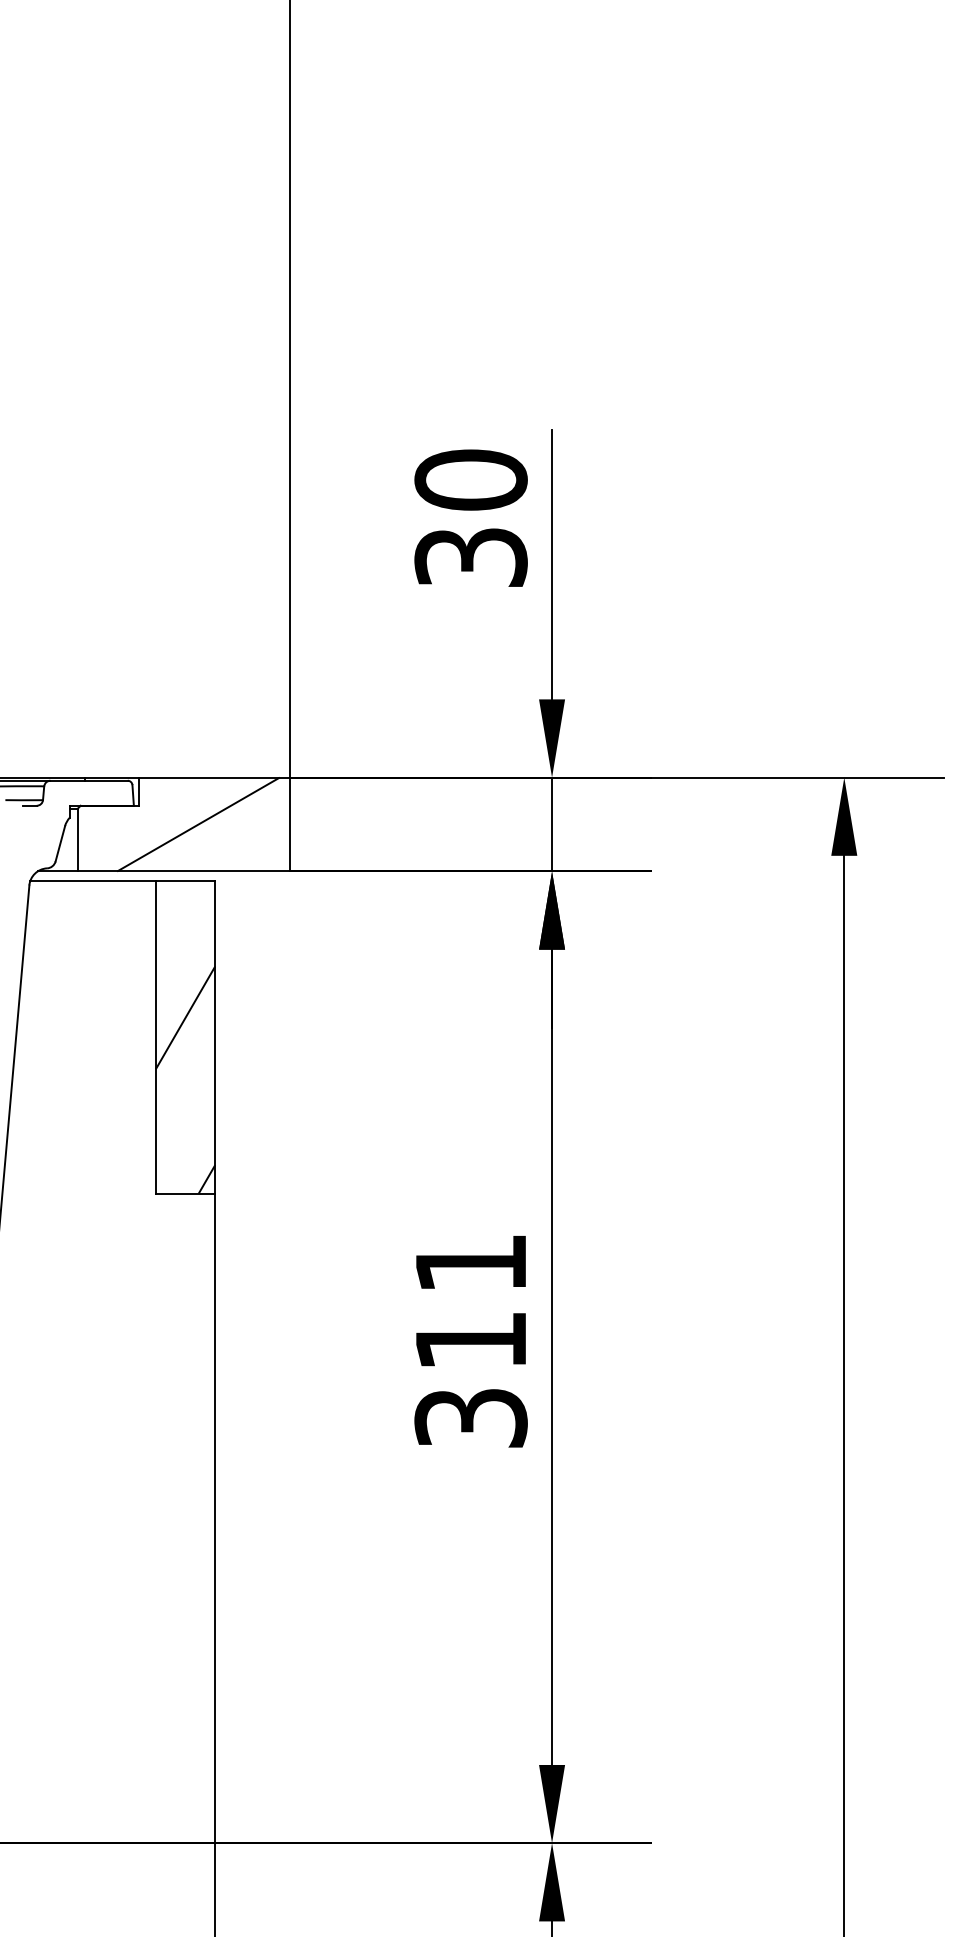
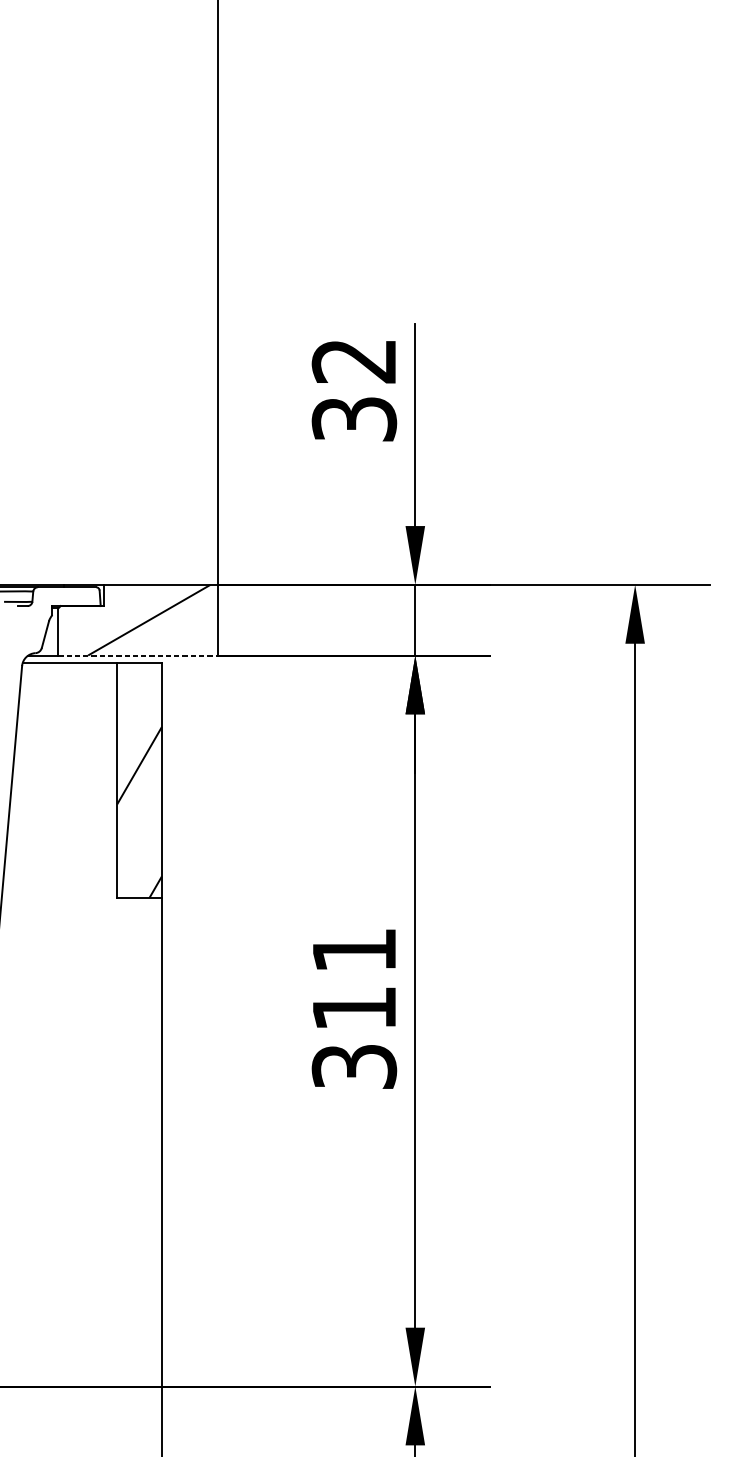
text: (470, 479) -> (353, 360), 30 -> 32
line: (184, 871) -> (138, 655), solid -> dashed

